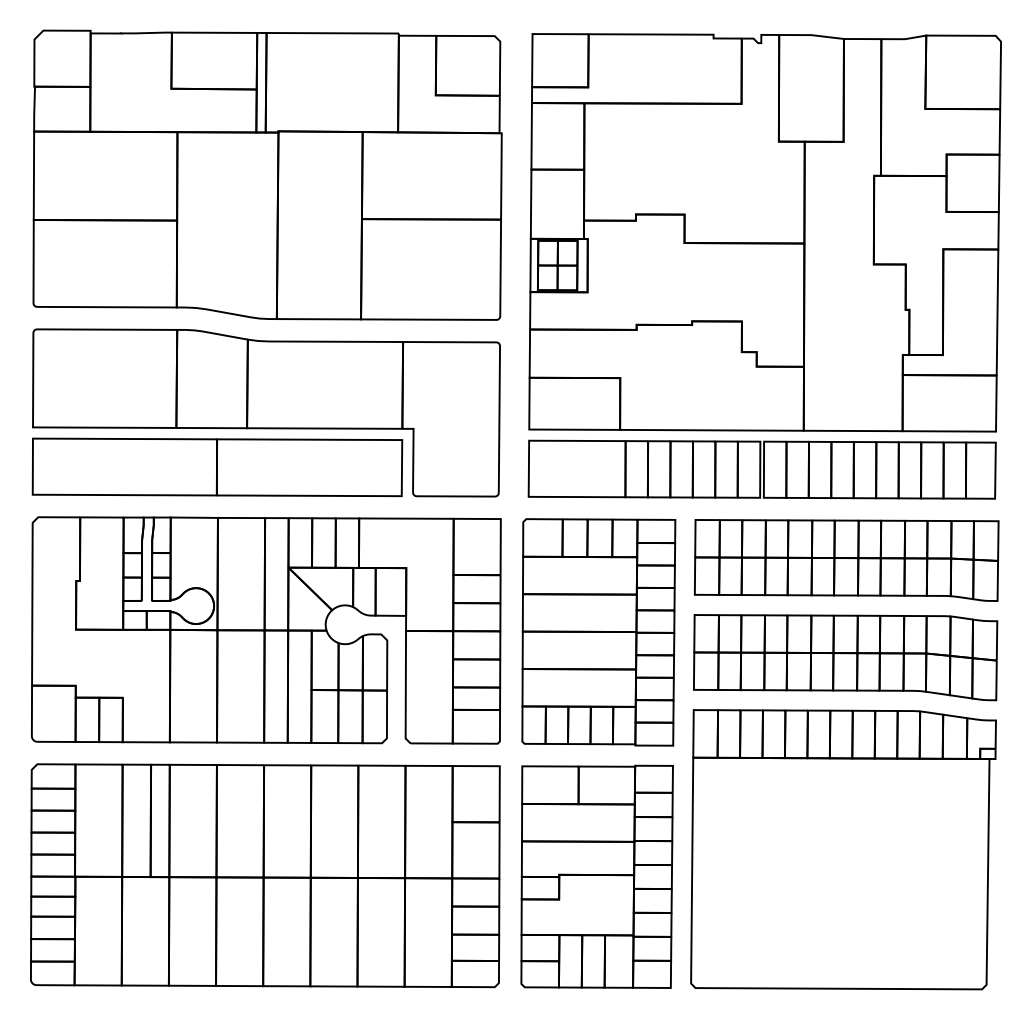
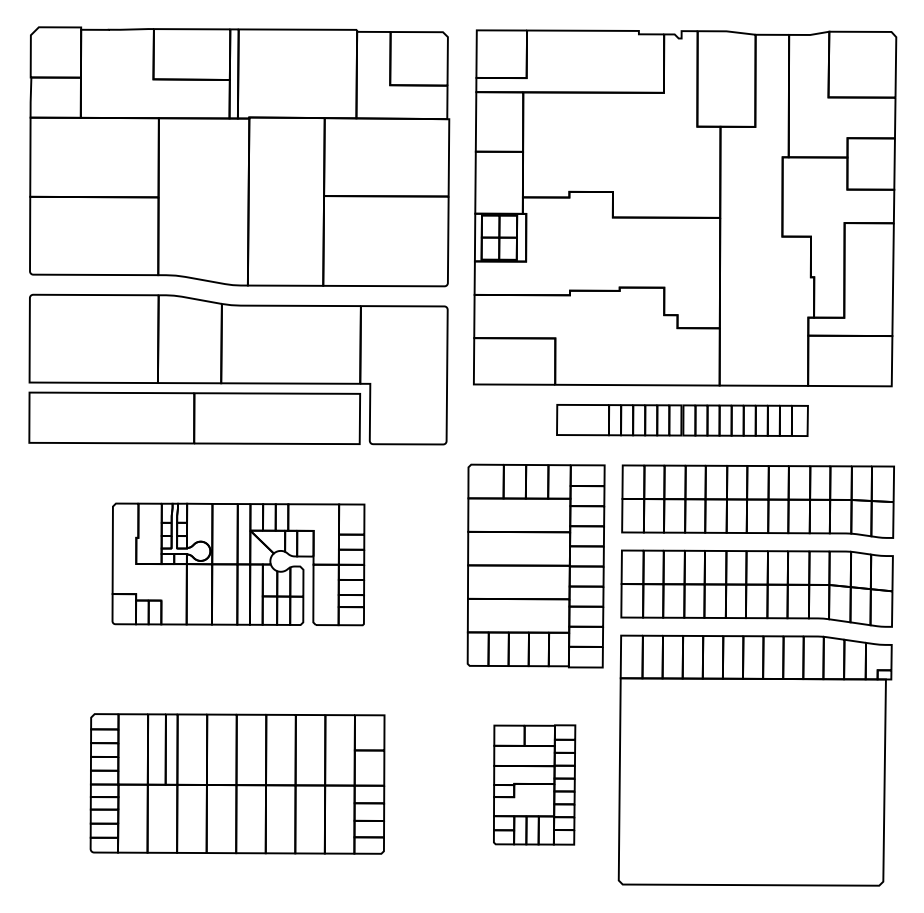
part: (762, 469) -> (682, 420), size x0.6
part: (266, 630) -> (238, 564), size x0.6
part: (265, 875) -> (237, 783), size x0.7
part: (596, 876) -> (534, 784), size x0.6

